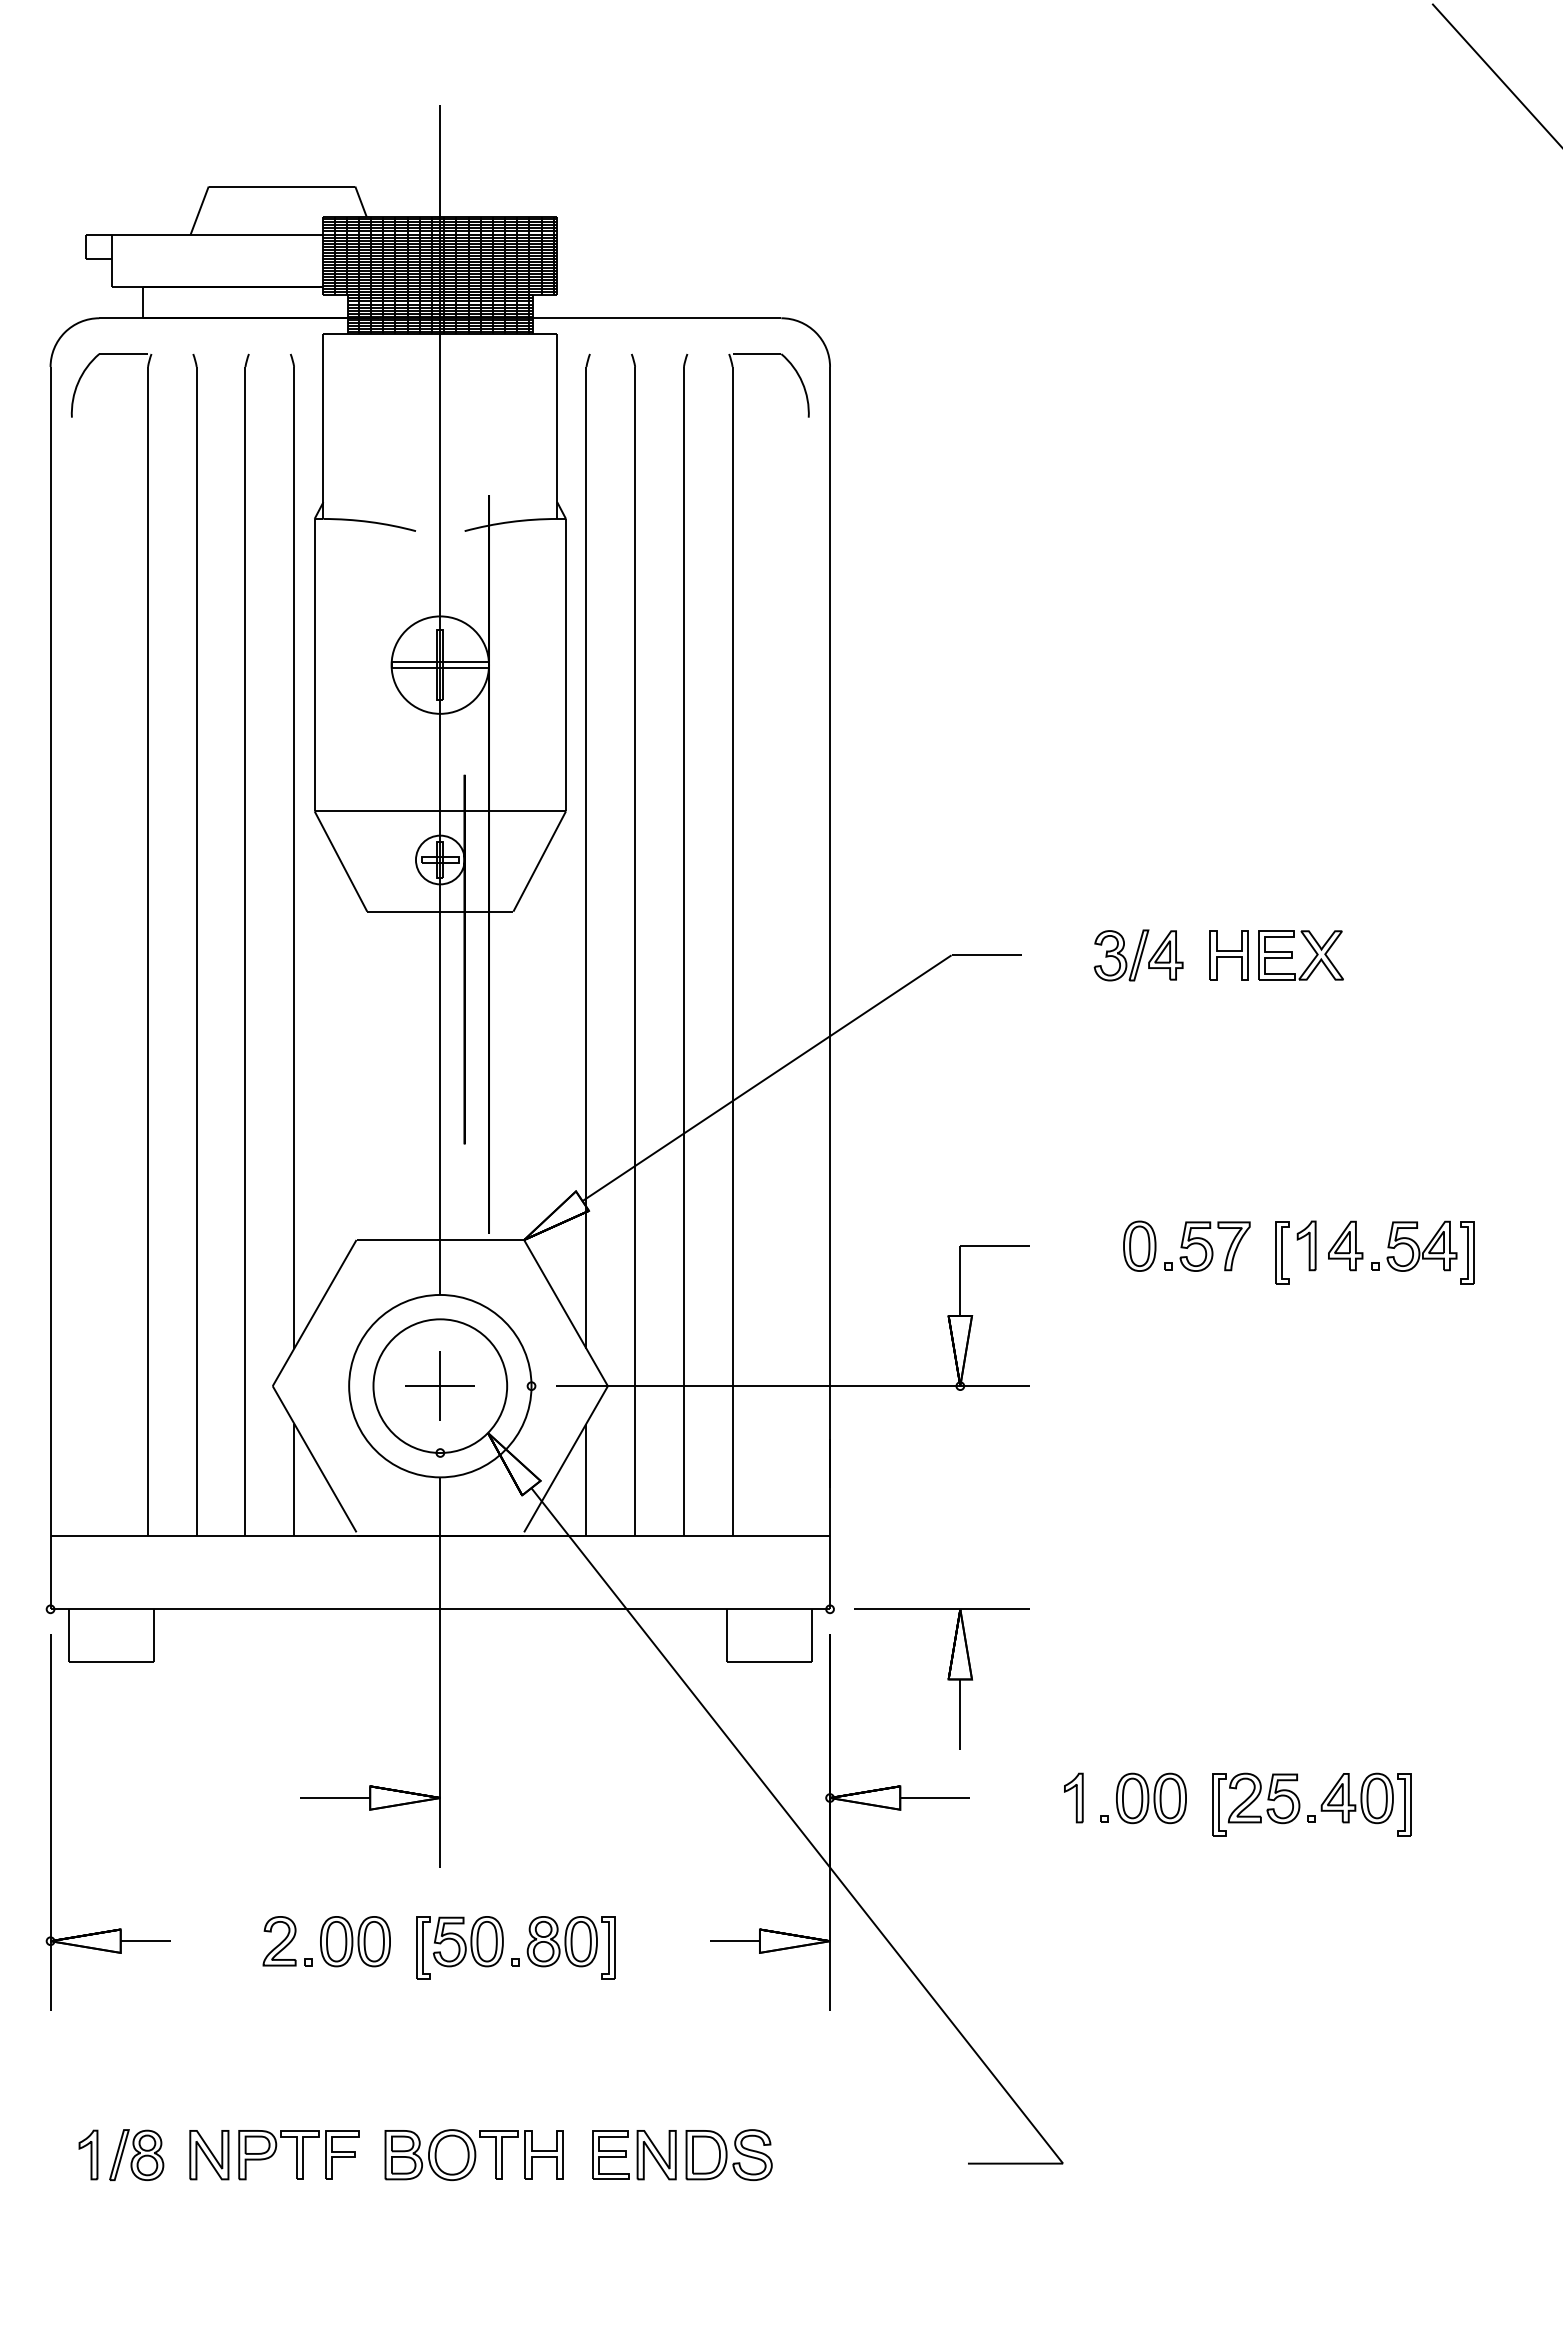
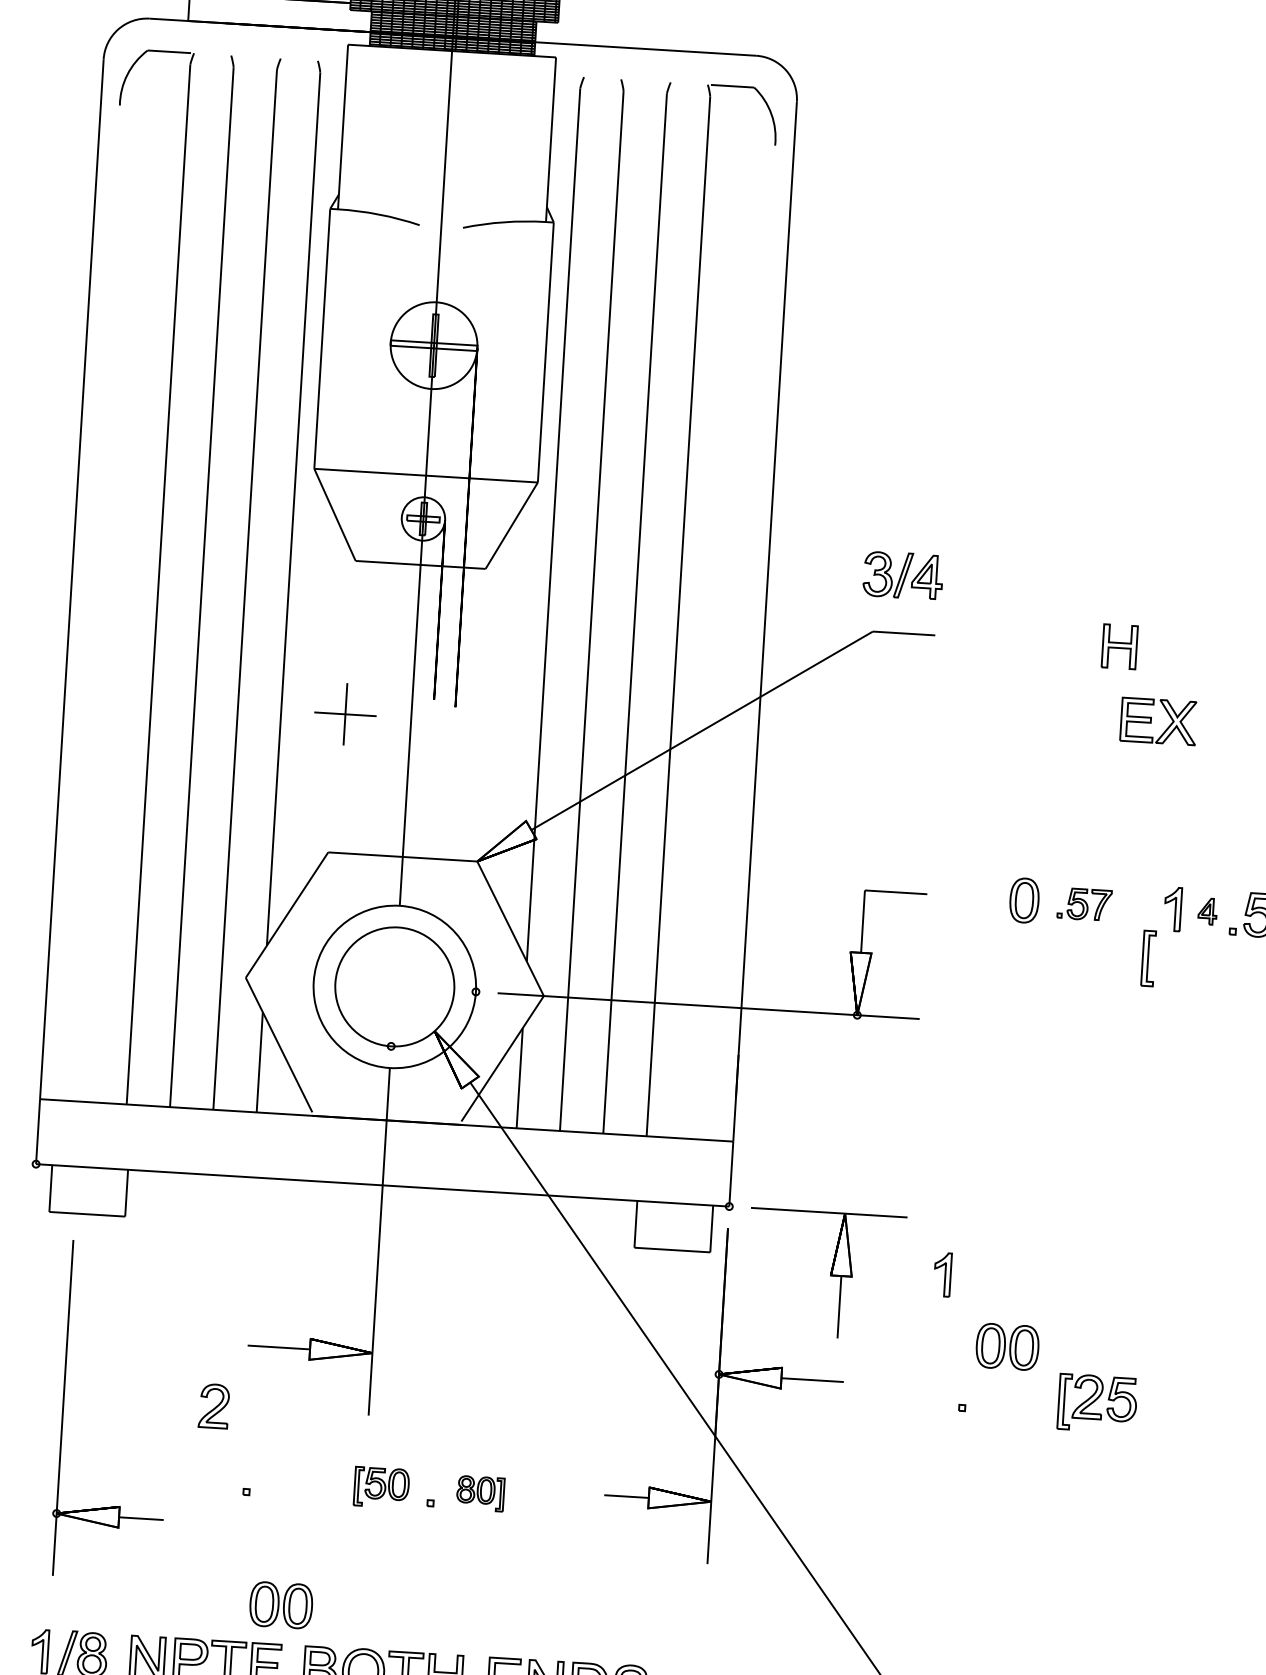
part: (1138, 955) -> (903, 575), moved
part: (1292, 955) -> (1151, 721), moved
part: (1345, 1245) -> (1207, 911), size x0.6
part: (1207, 1246) -> (1084, 904), size x0.7
part: (1282, 1252) -> (1148, 958), moved
part: (439, 1385) -> (344, 713), moved
part: (1073, 1797) -> (942, 1274), moved
part: (1151, 1798) -> (1007, 1346), moved
part: (1359, 1804) -> (1189, 1408), removed
part: (51, 1822) -> (63, 1407), moved
part: (279, 1941) -> (214, 1406), moved
part: (355, 1941) -> (281, 1605), moved
part: (459, 1947) -> (381, 1487), size x0.7
part: (570, 1947) -> (480, 1493), size x0.6

